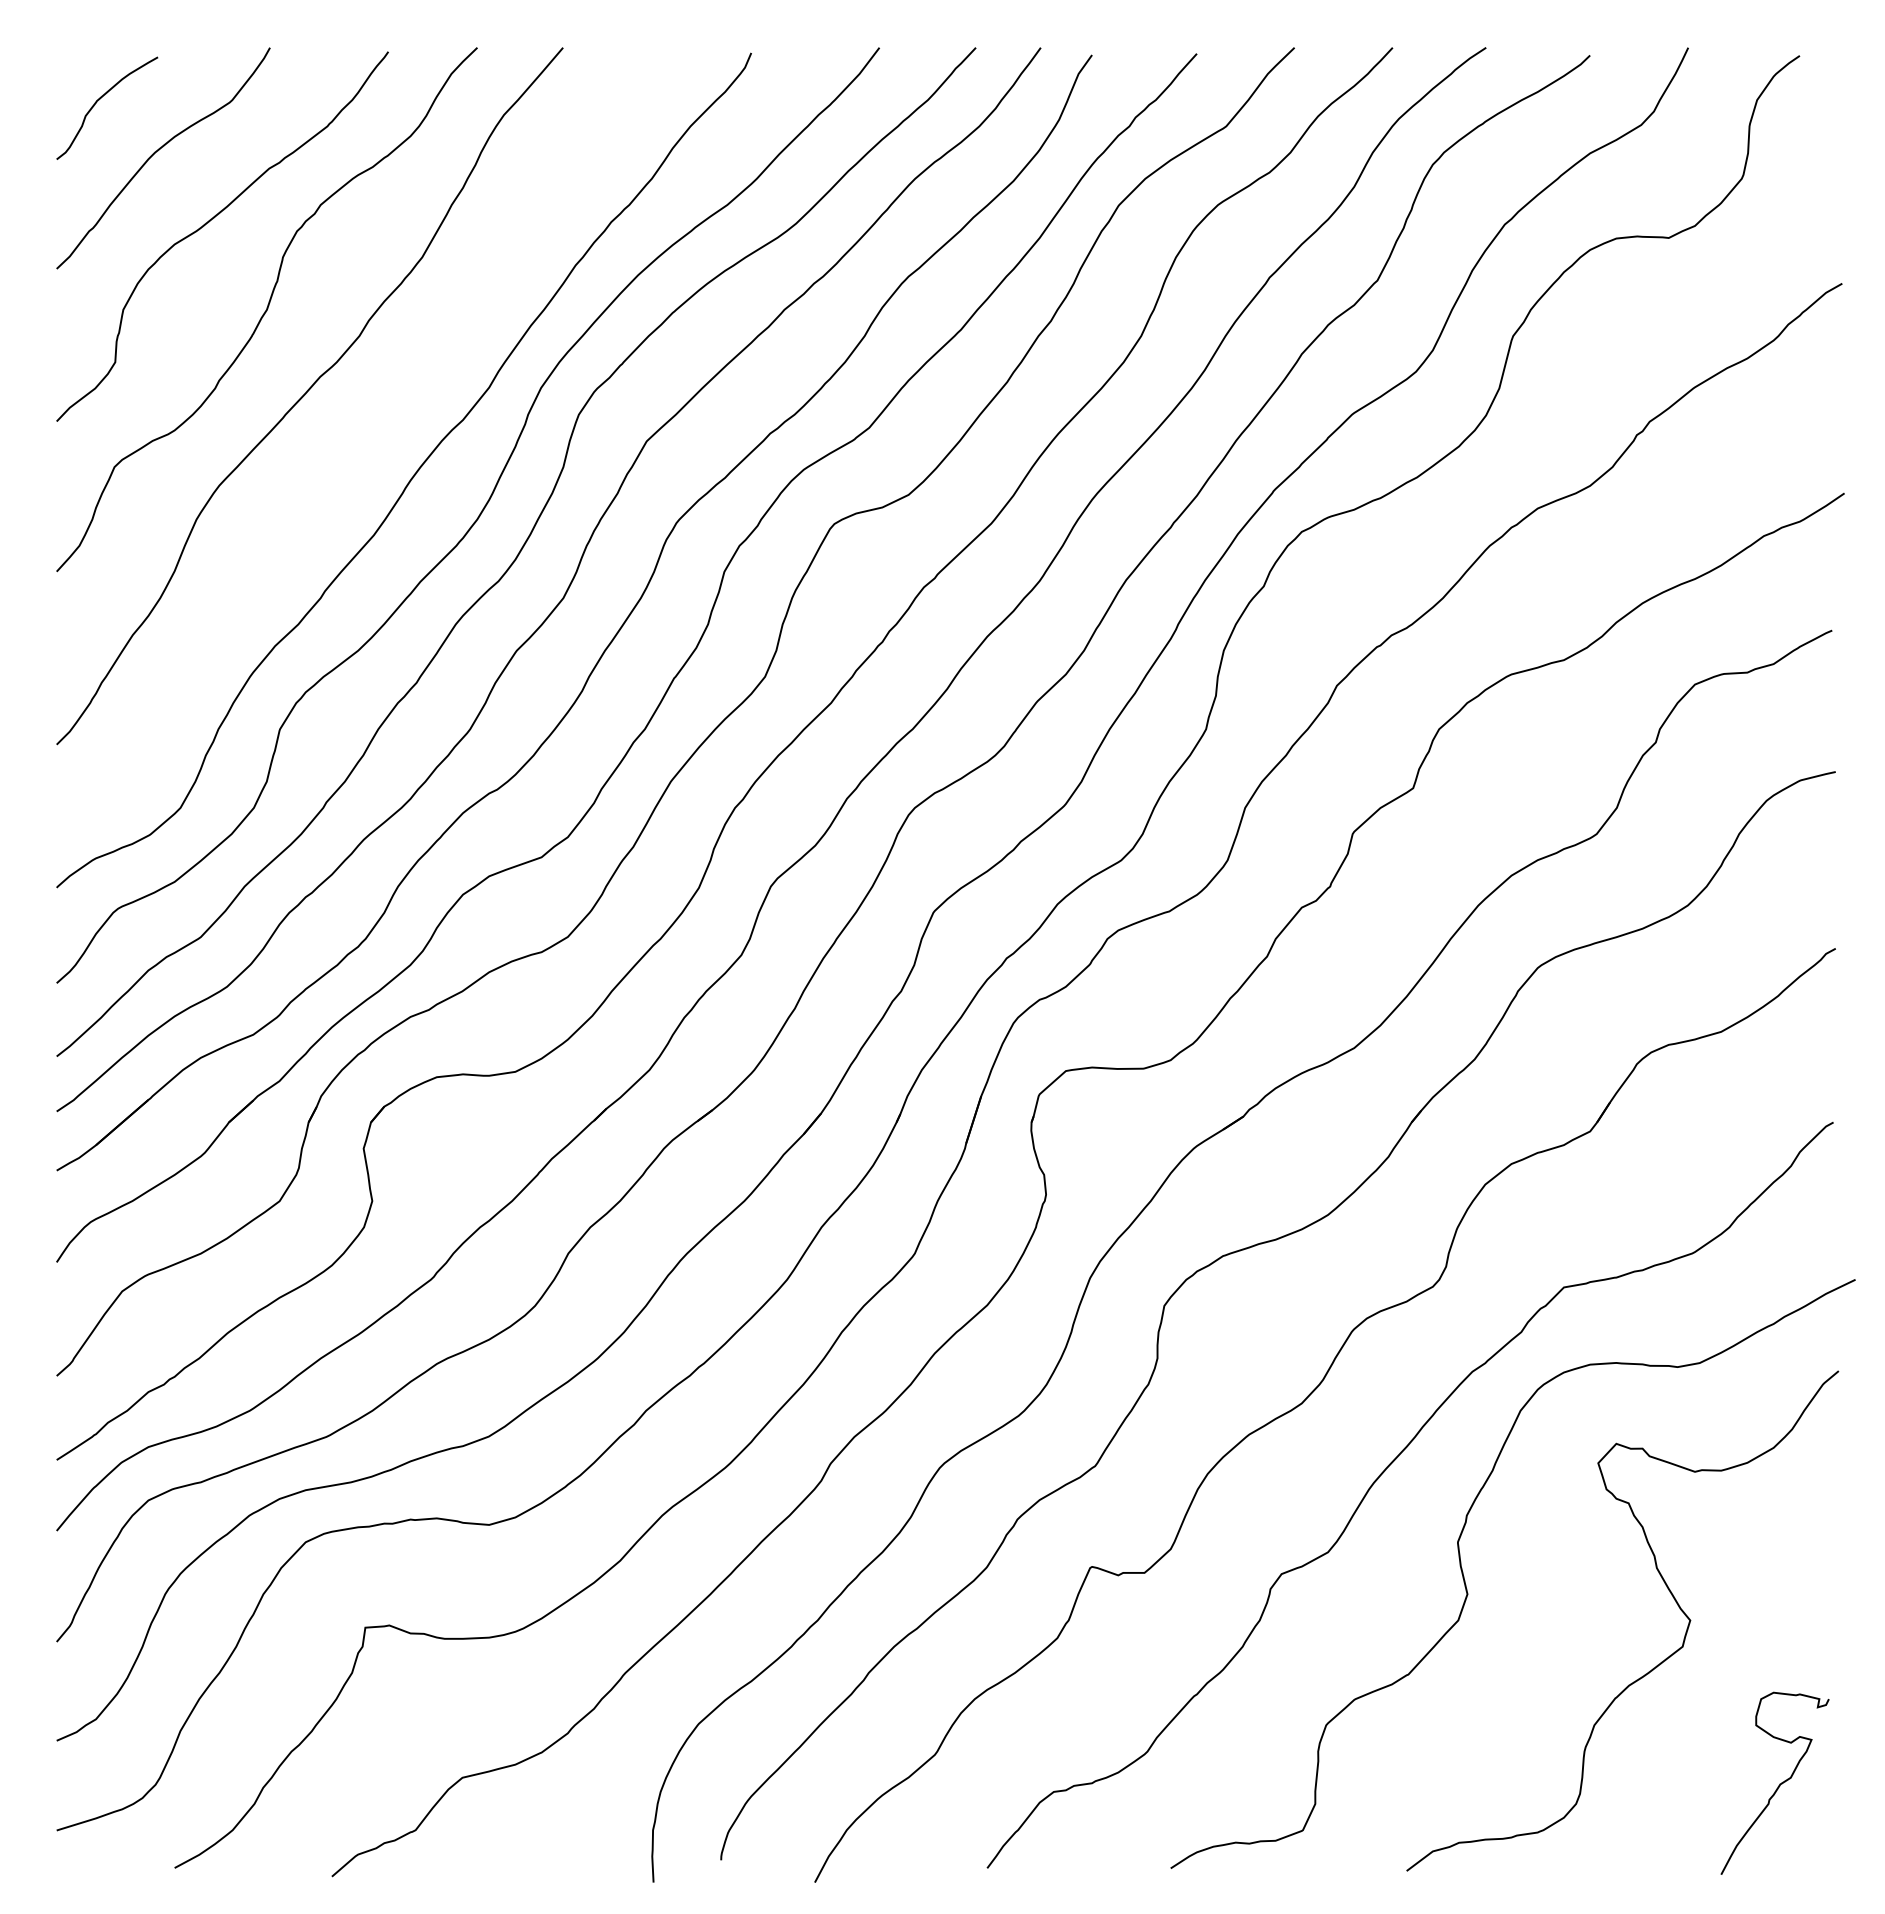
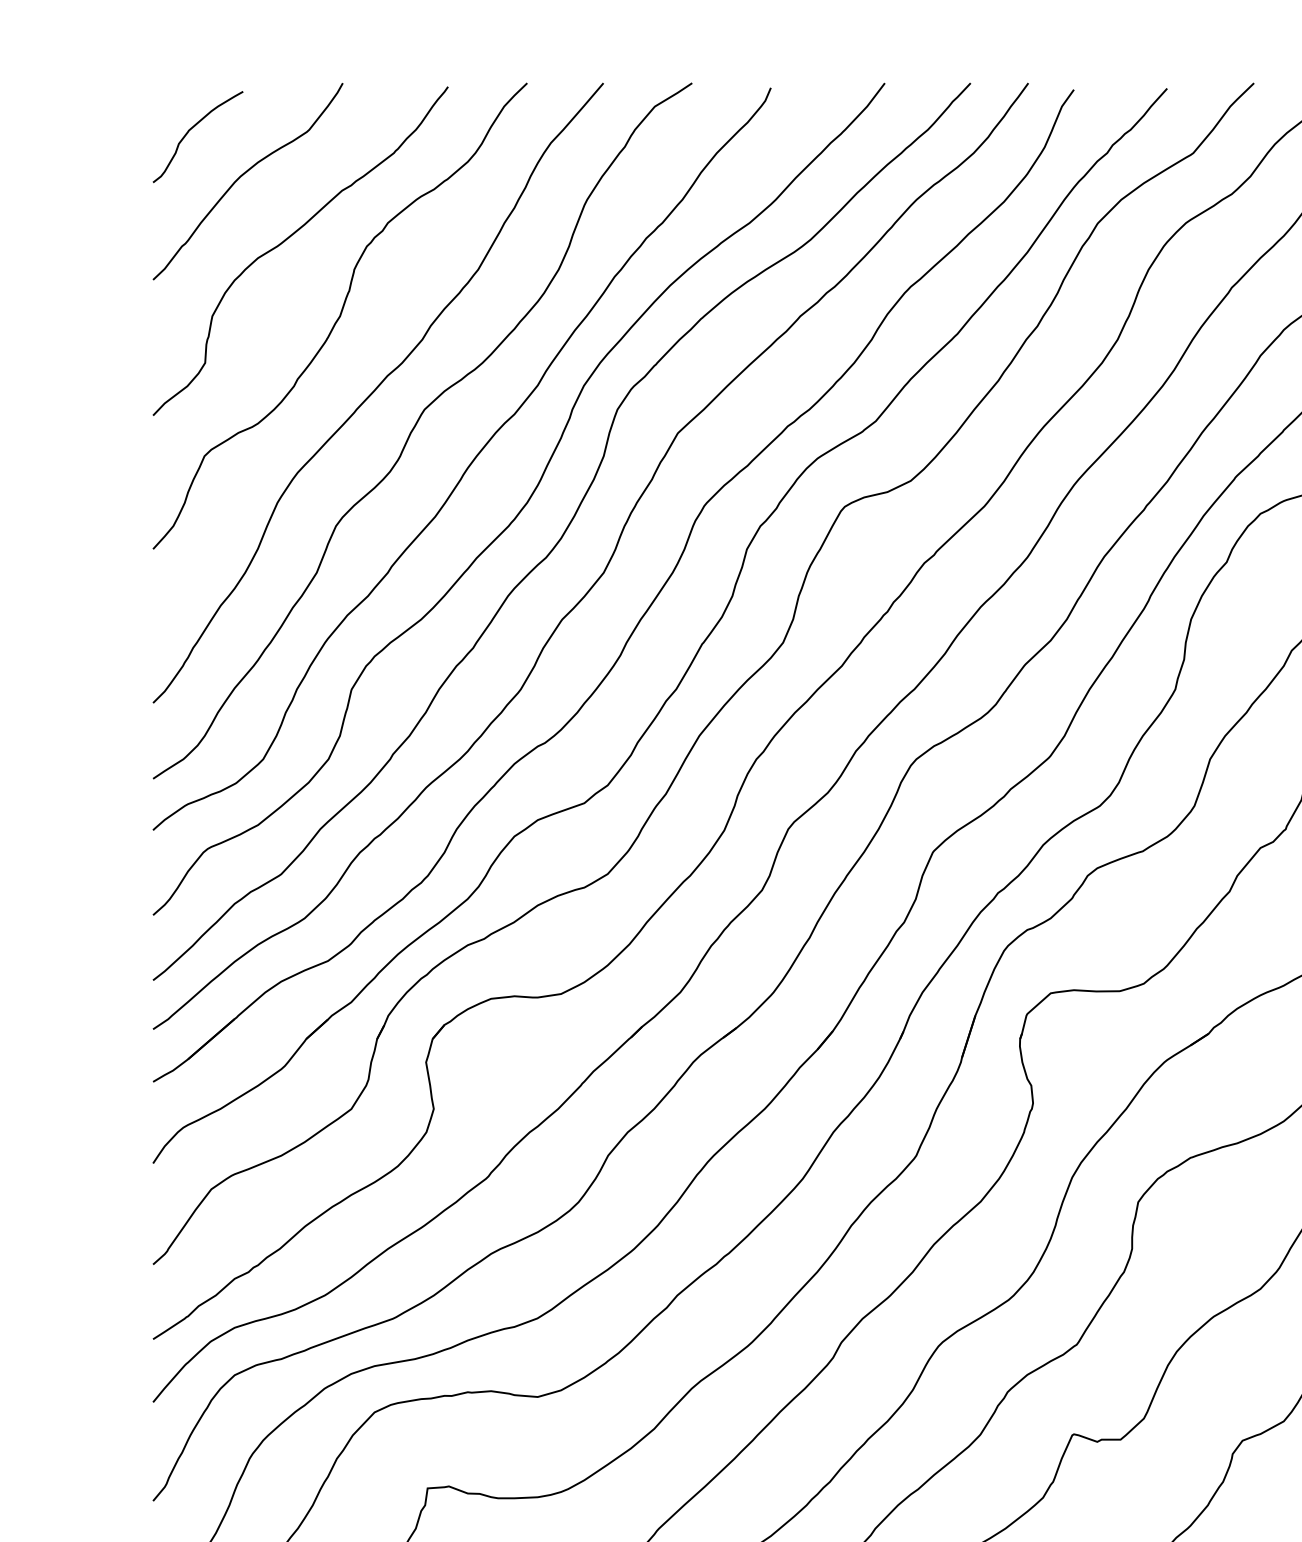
curve: (352, 433) -> (416, 426), added

